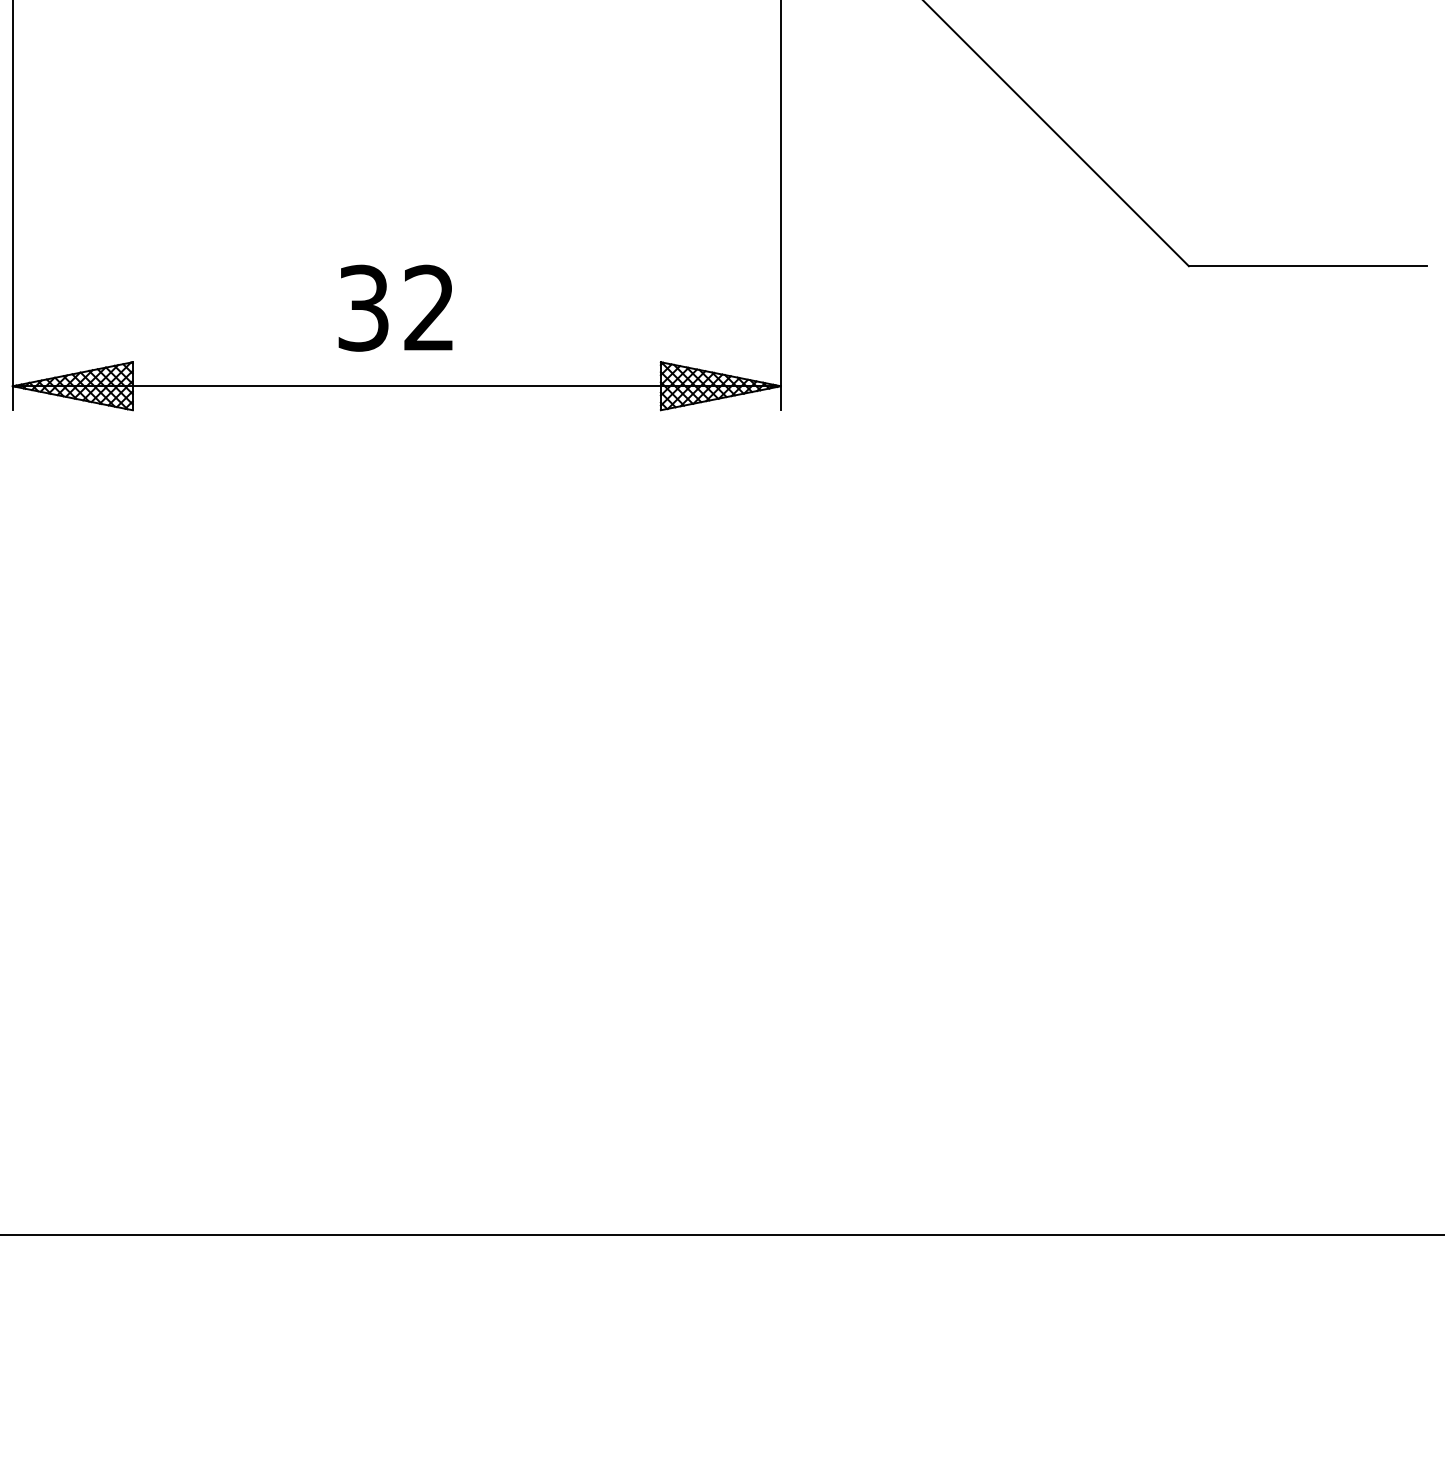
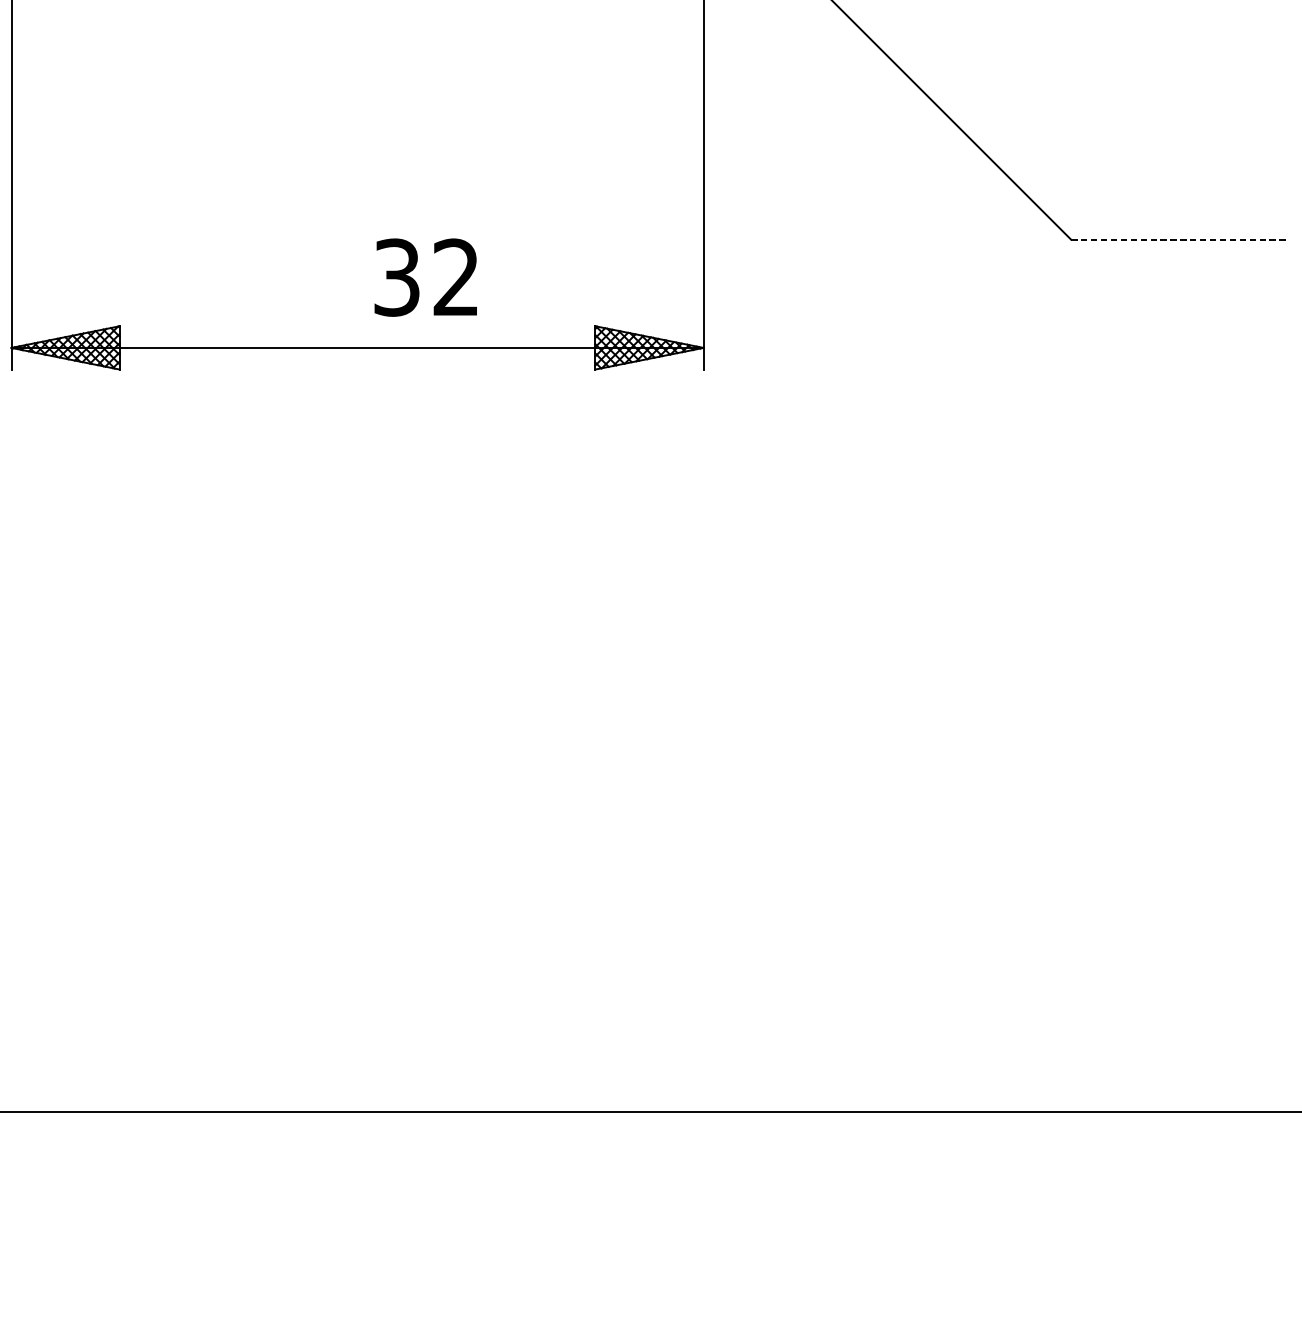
line: (1308, 266) -> (1178, 240), solid -> dashed
text: (395, 307) -> (425, 276), moved

